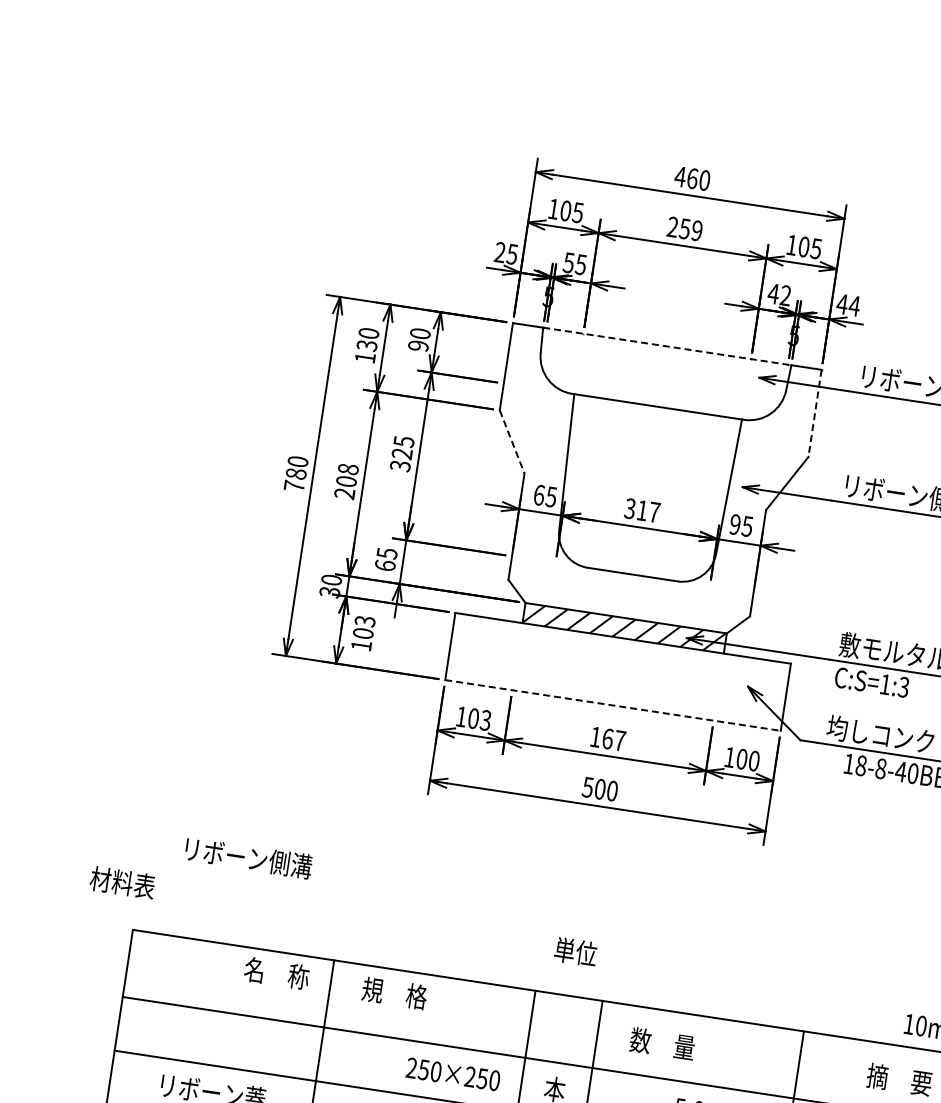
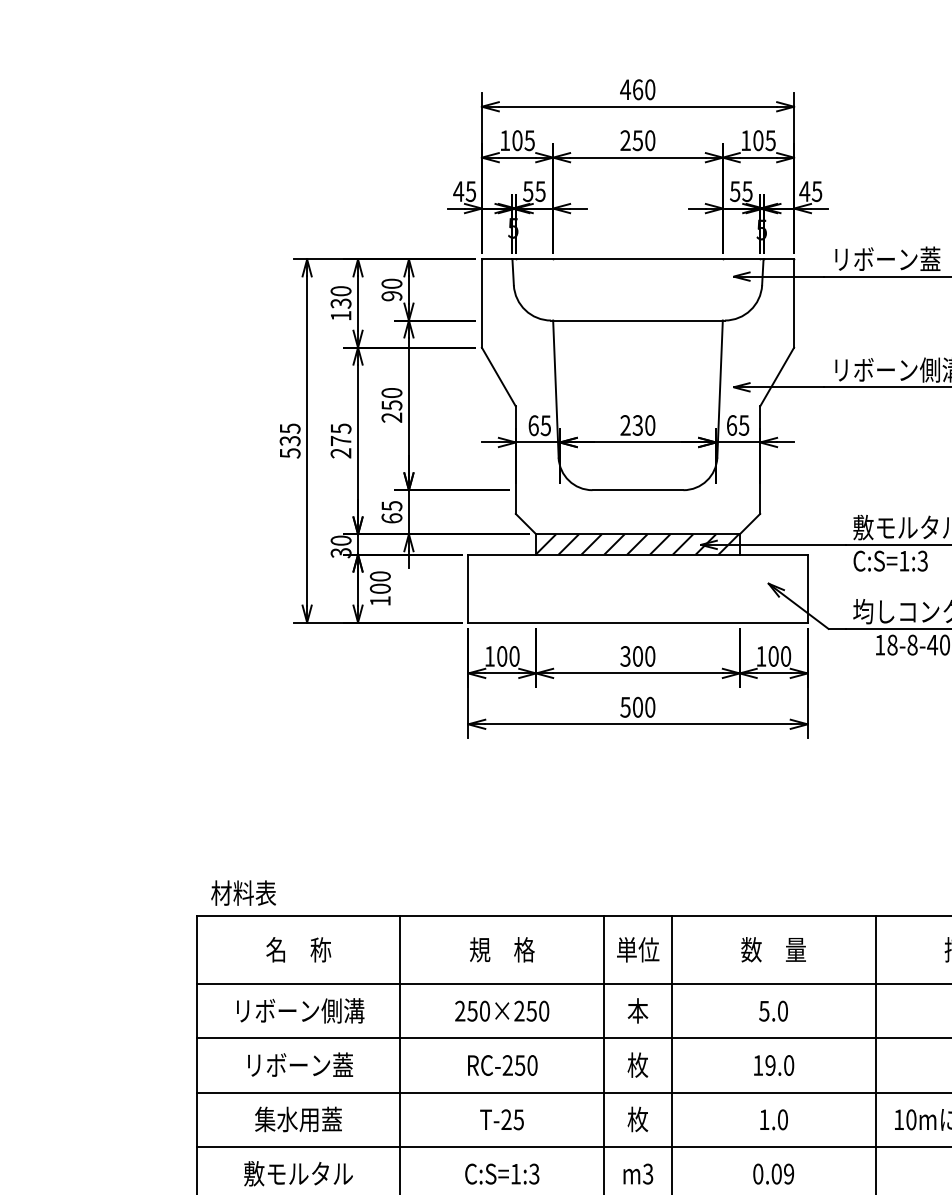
text: (697, 230) -> (650, 140), 259 -> 250
text: (499, 252) -> (458, 191), 25 -> 45
text: (778, 294) -> (740, 191), 42 -> 55
text: (853, 305) -> (816, 191), 44 -> 45
line: (666, 346) -> (637, 259), dashed -> solid
line: (815, 414) -> (794, 304), dashed -> solid
line: (511, 442) -> (498, 377), dashed -> solid
text: (401, 454) -> (391, 405), 325 -> 250
text: (295, 473) -> (289, 440), 780 -> 535
text: (346, 475) -> (340, 434), 208 -> 275
text: (641, 510) -> (637, 425), 317 -> 230
text: (734, 524) -> (731, 425), 95 -> 65
text: (365, 621) -> (380, 576), 103 -> 100
line: (612, 705) -> (637, 622), dashed -> solid
text: (485, 720) -> (514, 656), 103 -> 100
text: (607, 738) -> (637, 656), 167 -> 300
text: (248, 857) -> (300, 1010), moved
text: (122, 882) -> (243, 892), moved
text: (576, 951) -> (638, 949), moved
text: (276, 973) -> (298, 949), moved
text: (395, 993) -> (502, 949), moved
text: (662, 1043) -> (773, 949), moved
text: (453, 1073) -> (502, 1010), moved

